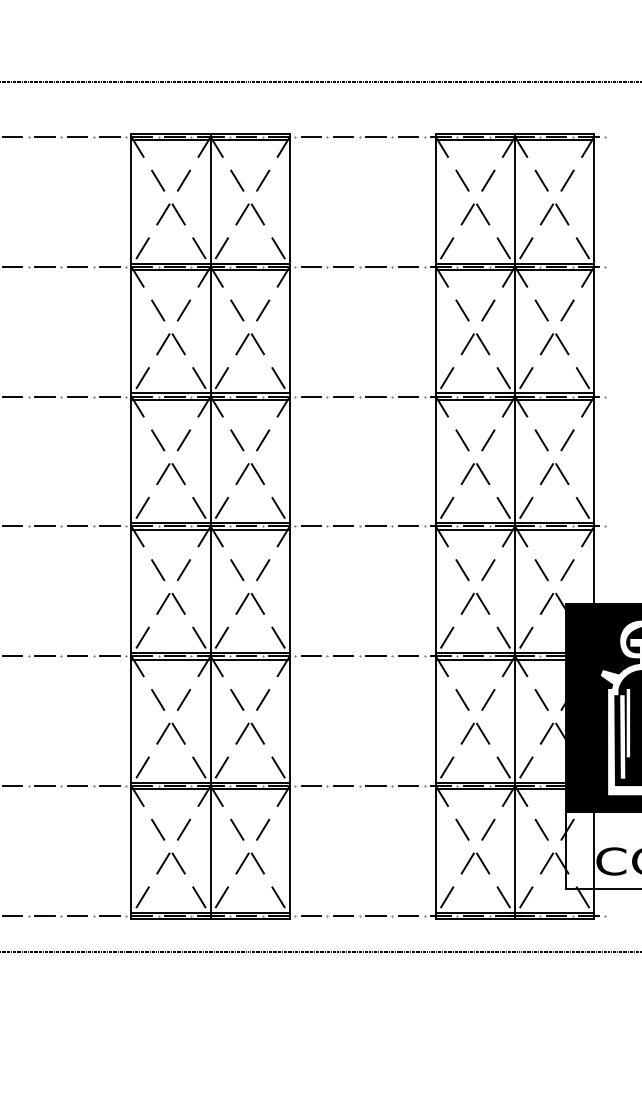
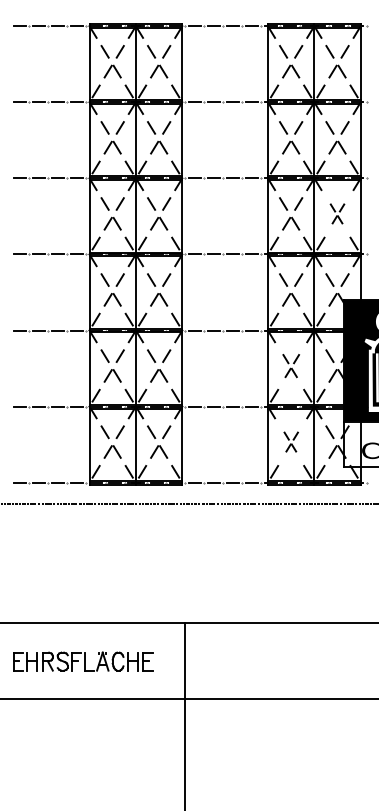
part: (554, 456) -> (337, 213), size x0.6
part: (476, 715) -> (291, 365), size x0.7
part: (476, 845) -> (291, 441), size x0.6

